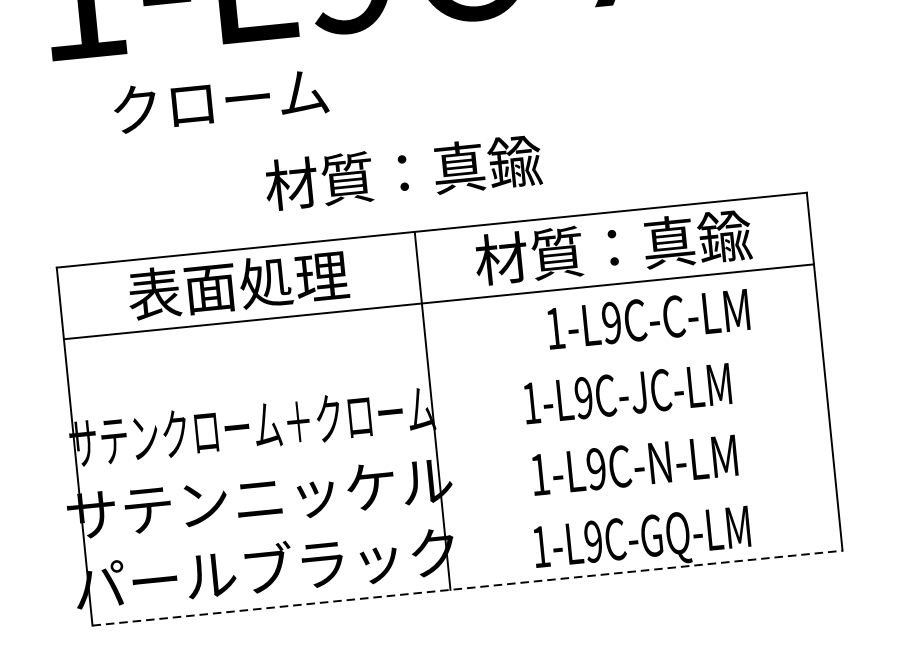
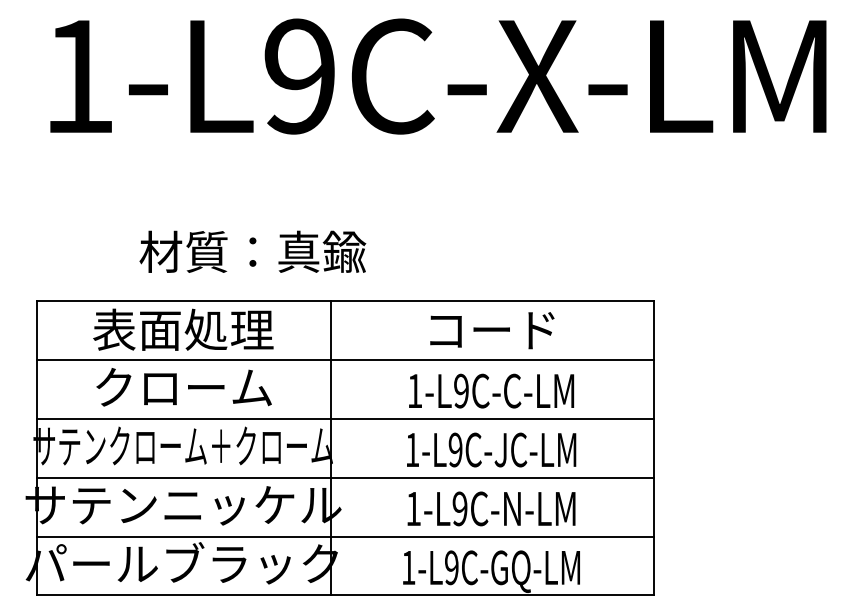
text: (220, 100) -> (183, 387), moved
text: (402, 172) -> (252, 251), moved
text: (612, 247) -> (491, 329), 材質：真鍮 -> コード
text: (648, 318) -> (491, 390), moved
line: (444, 373) -> (344, 418), added
line: (452, 444) -> (344, 477), added
line: (459, 516) -> (344, 536), added
line: (467, 588) -> (345, 595), dashed -> solid

